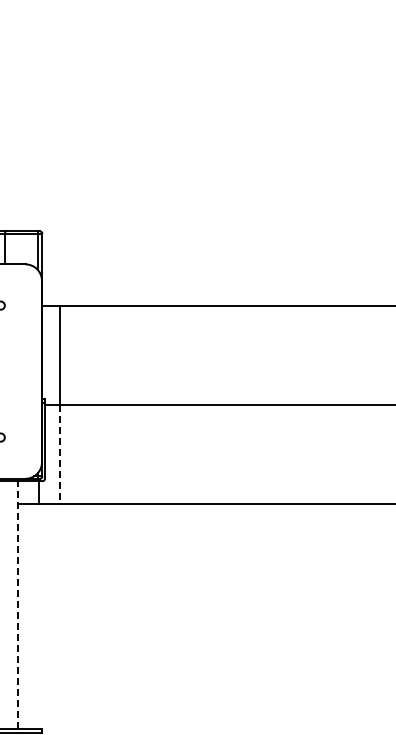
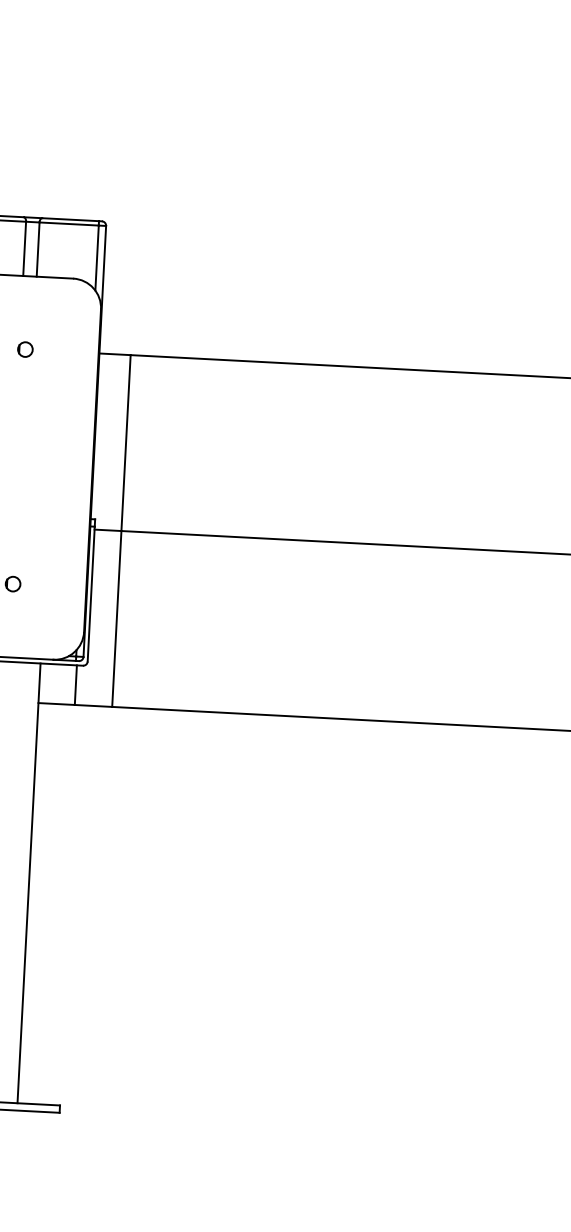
line: (59, 454) -> (115, 619), dashed -> solid
line: (18, 604) -> (29, 882), dashed -> solid

